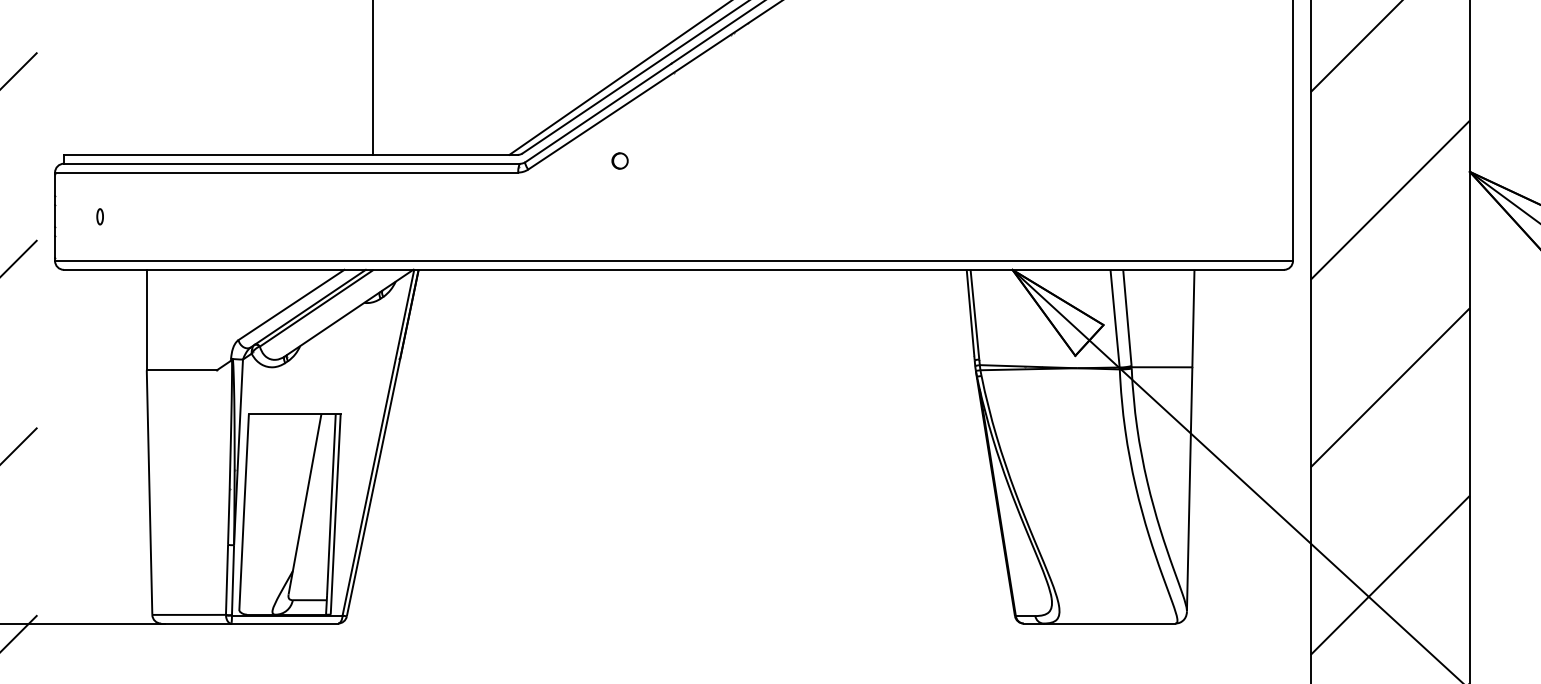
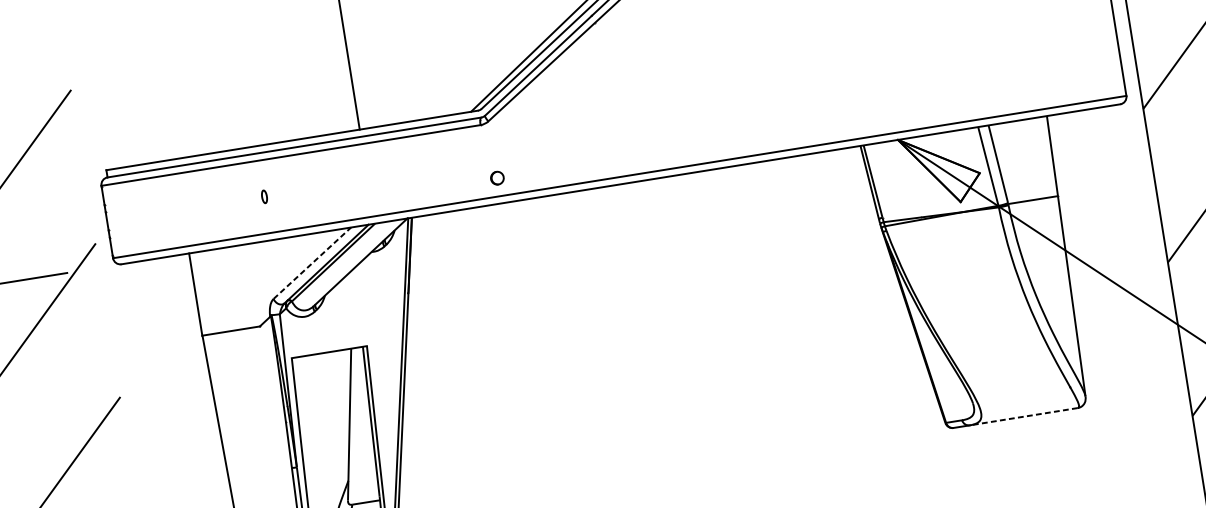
part: (619, 160) -> (496, 177), moved
part: (99, 216) -> (263, 196), moved
line: (291, 304) -> (312, 262), solid -> dashed
line: (1109, 623) -> (1023, 416), solid -> dashed

